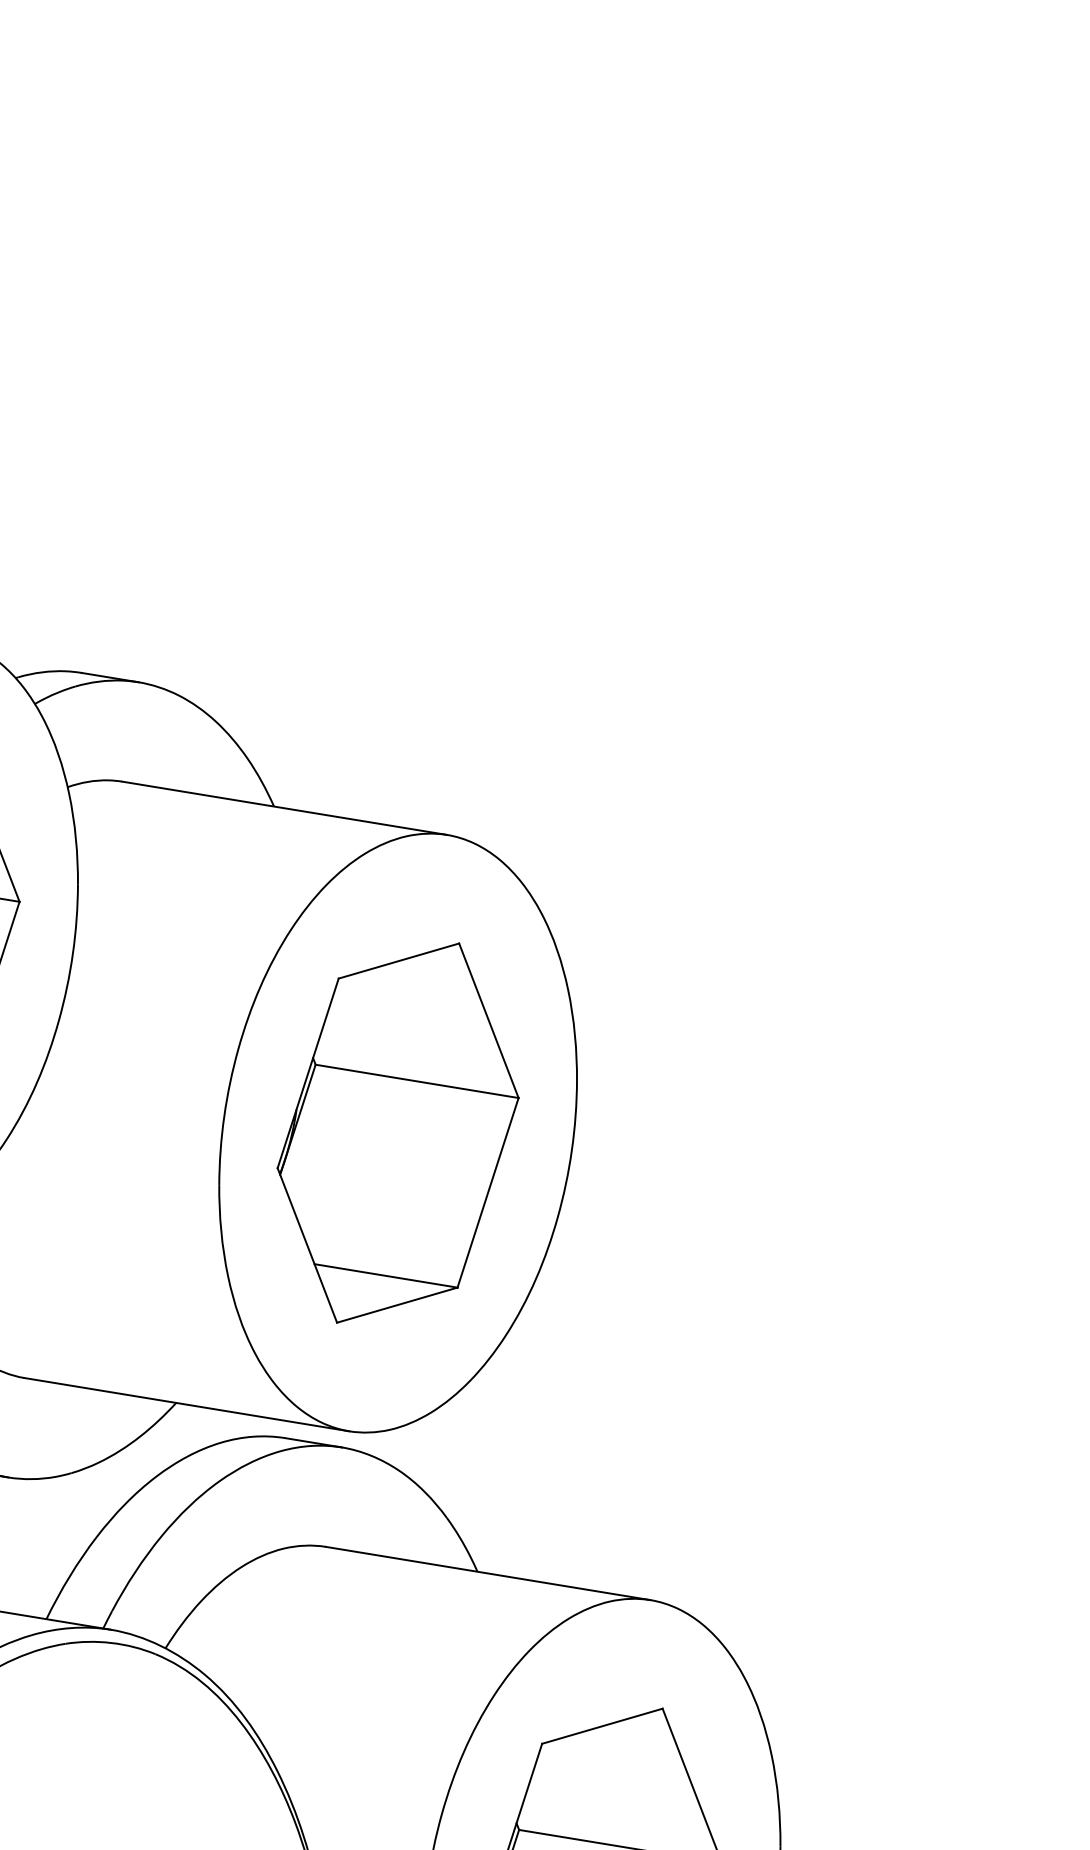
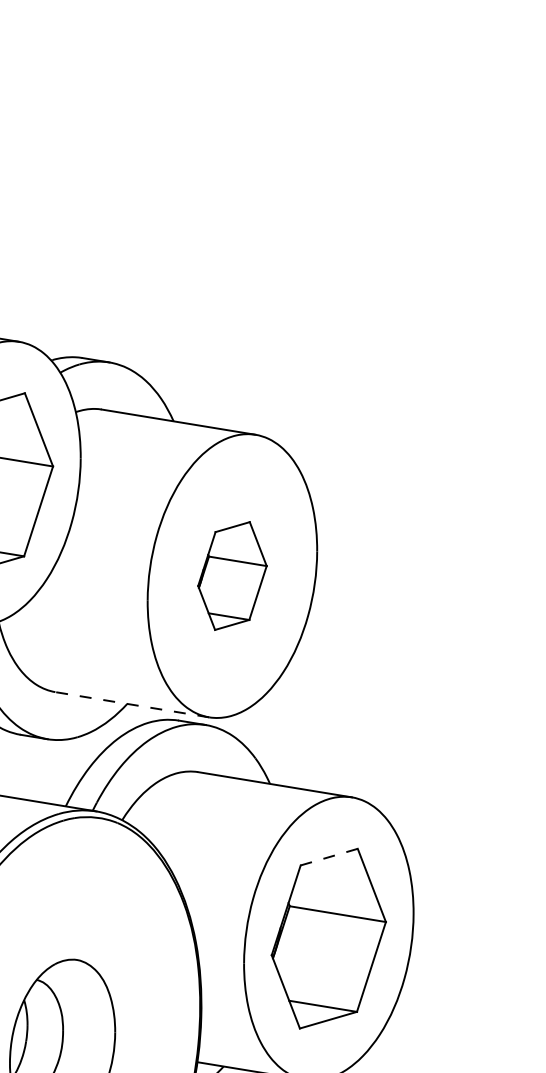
part: (398, 1131) -> (232, 575), size x0.6
line: (187, 1404) -> (132, 704), solid -> dashed
line: (602, 1727) -> (329, 857), solid -> dashed

